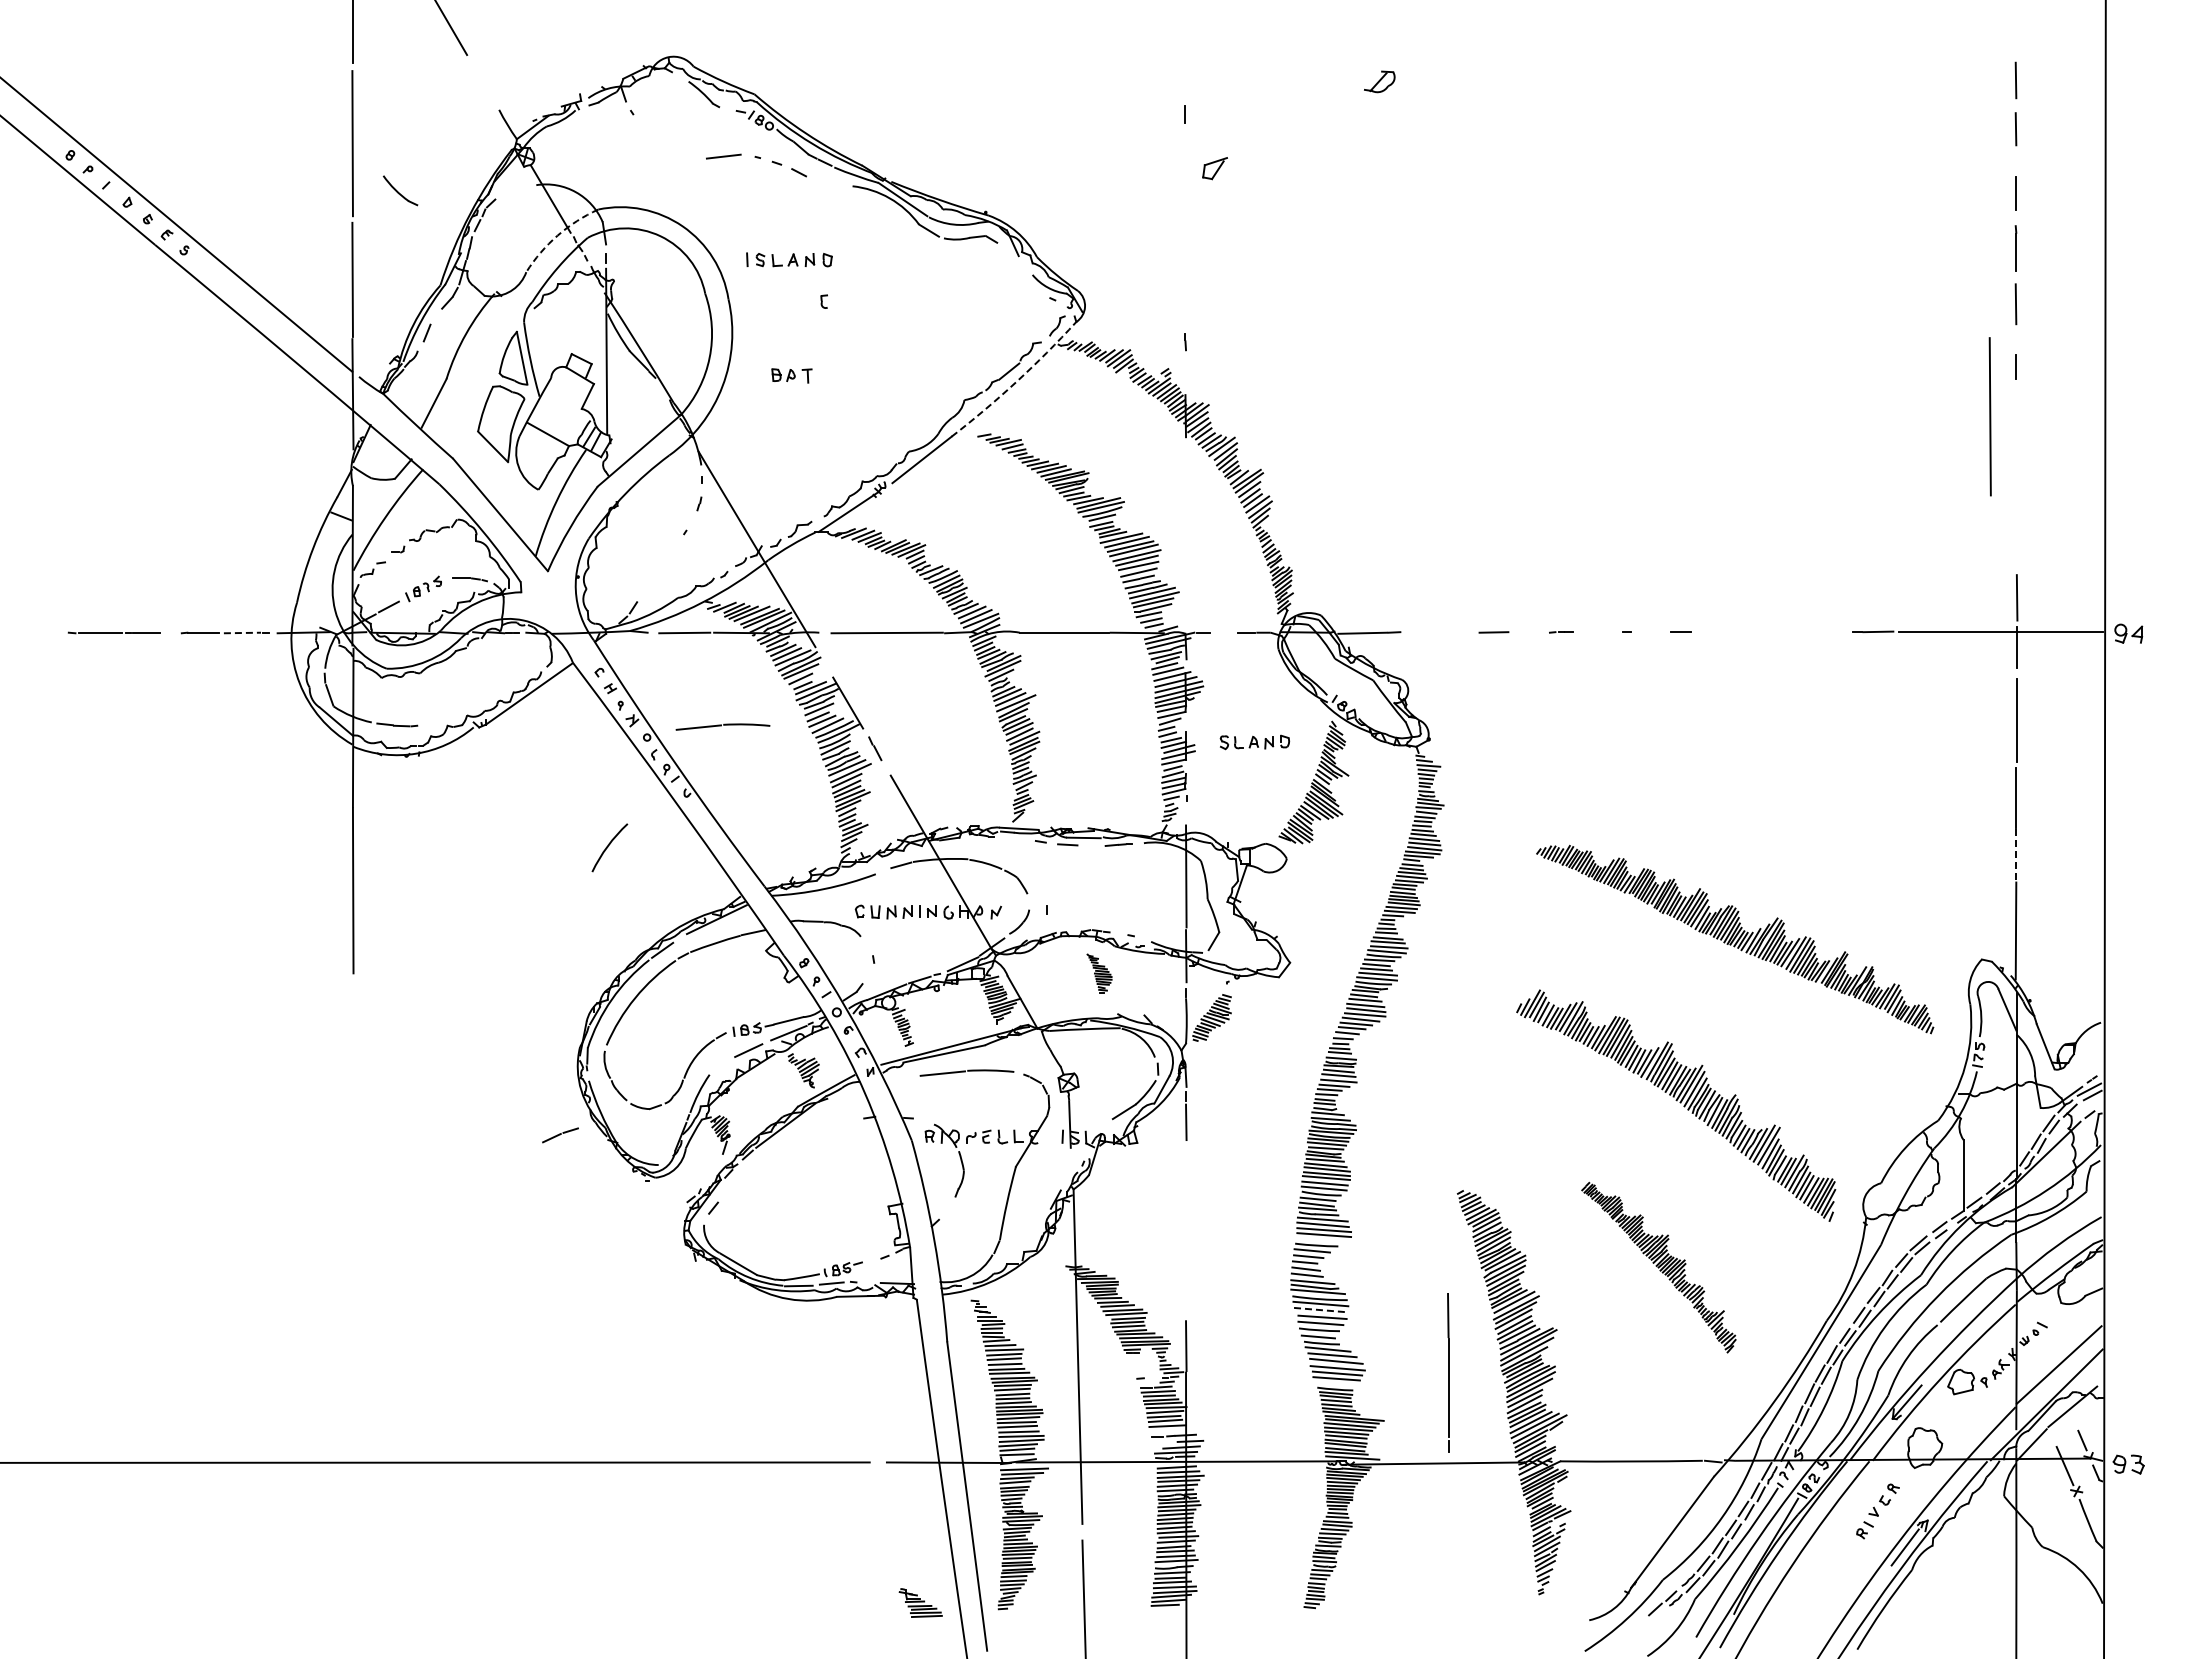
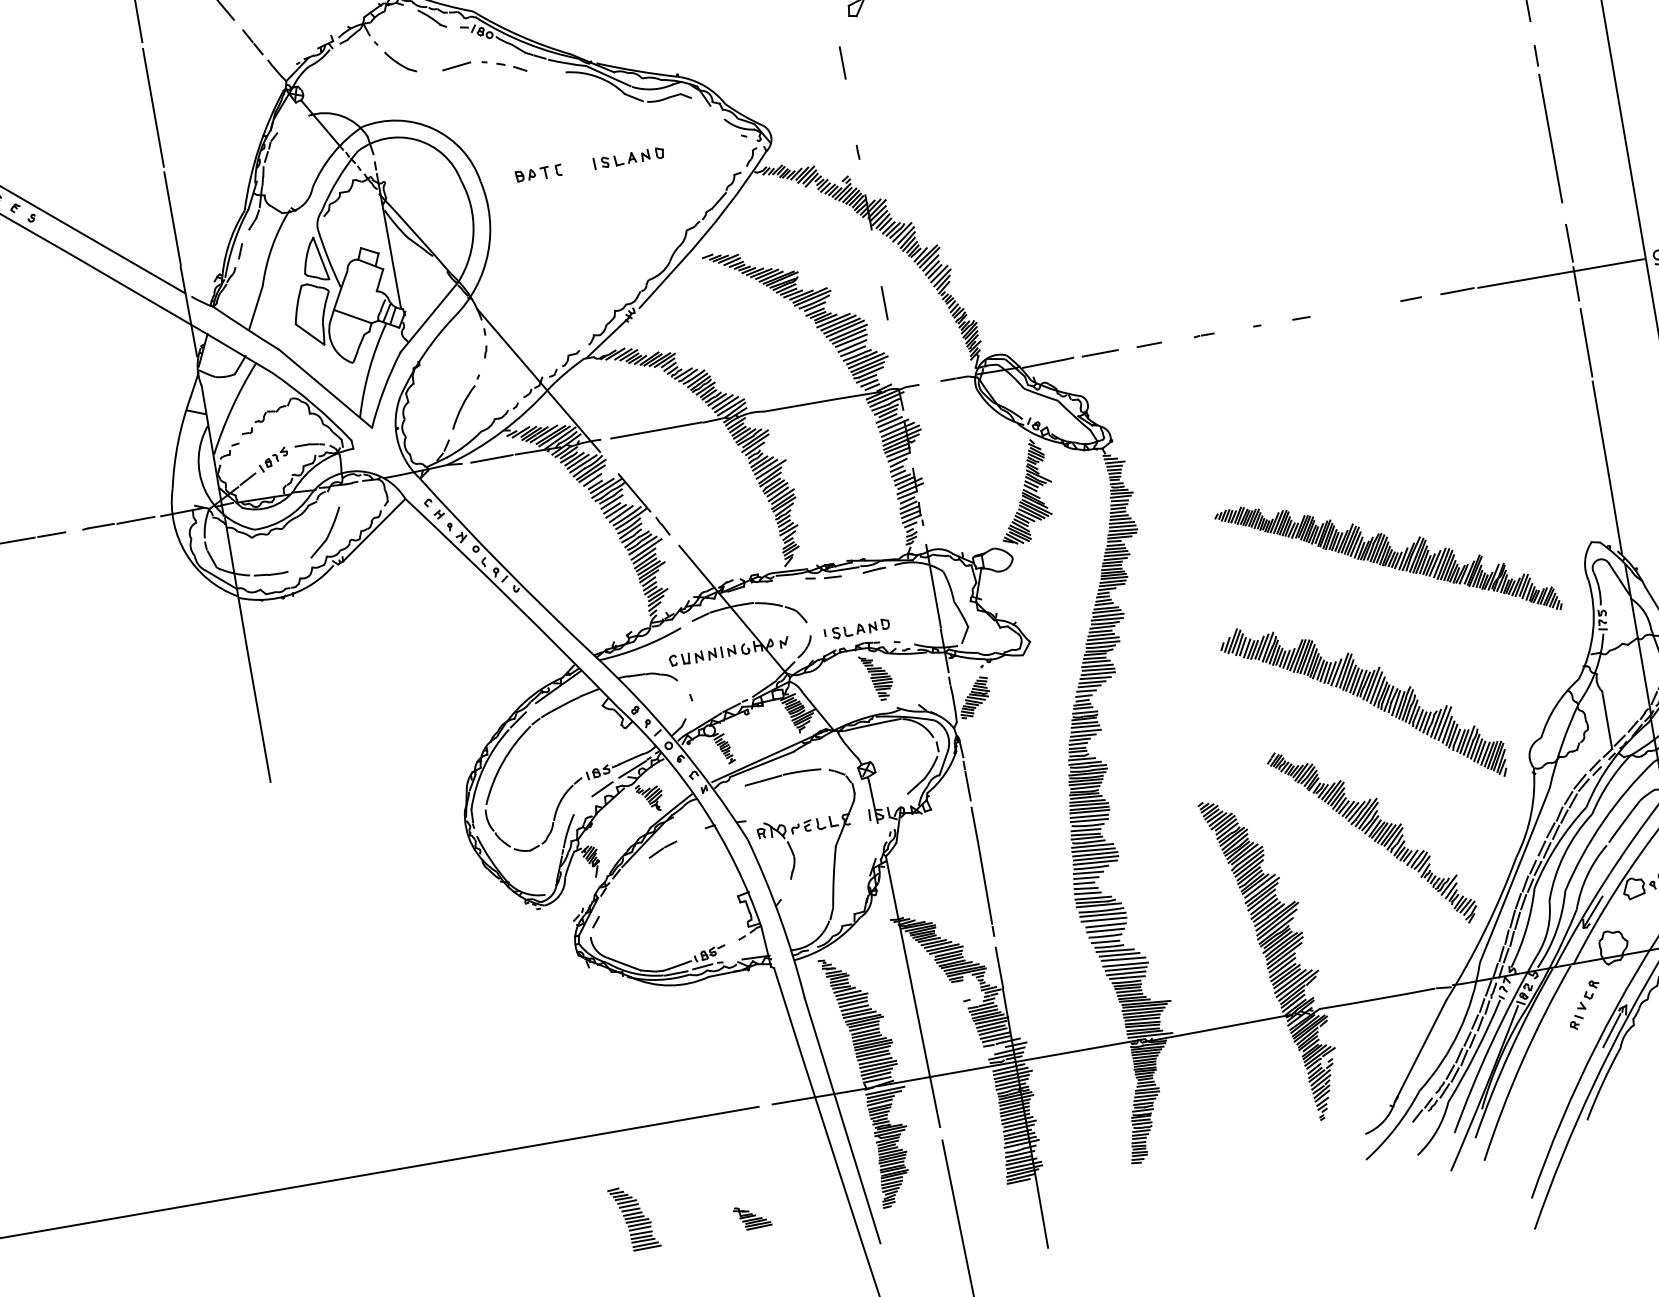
line: (484, 85) -> (252, 42), added
part: (400, 190) -> (400, 61), moved
line: (1185, 232) -> (842, 63), added
arc: (557, 235) -> (332, 153), dashed -> solid
part: (789, 259) -> (628, 157), moved
part: (791, 375) -> (532, 174), moved
arc: (1016, 381) -> (726, 207), dashed -> solid
line: (1989, 416) -> (1550, 138), moved
line: (1186, 527) -> (884, 302), added
line: (1816, 631) -> (1411, 298), added
line: (1433, 632) -> (1100, 353), added
line: (242, 633) -> (132, 521), dashed -> solid
part: (470, 686) -> (325, 532), added
part: (722, 726) -> (535, 529), removed
part: (1254, 742) -> (860, 629), moved
arc: (608, 847) -> (462, 407), moved
line: (2016, 855) -> (1605, 452), dashed -> solid
part: (1099, 973) -> (876, 677), size x1.43
part: (560, 1135) -> (662, 849), moved
line: (1322, 1240) -> (1095, 862), added
part: (1658, 1267) -> (1372, 837), size x1.43
line: (1321, 1310) -> (1104, 919), dashed -> solid
line: (1448, 1372) -> (983, 871), moved
line: (1337, 1384) -> (1127, 977), added
line: (1168, 1430) -> (996, 1038), added
part: (697, 1569) -> (633, 1217), added
part: (920, 1602) -> (752, 1216), moved

